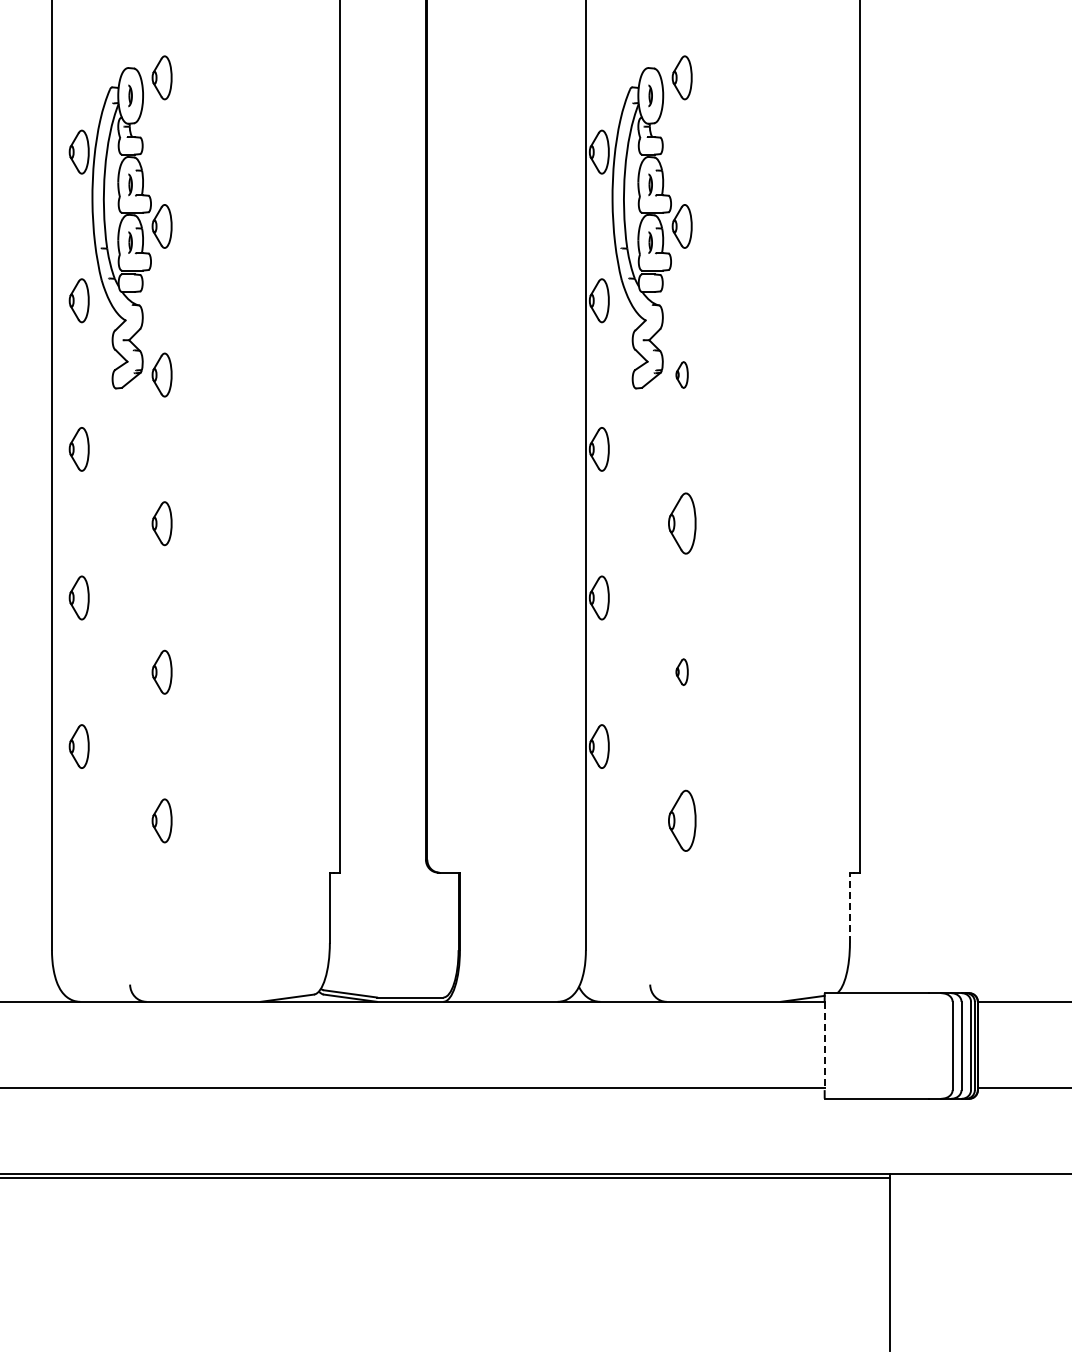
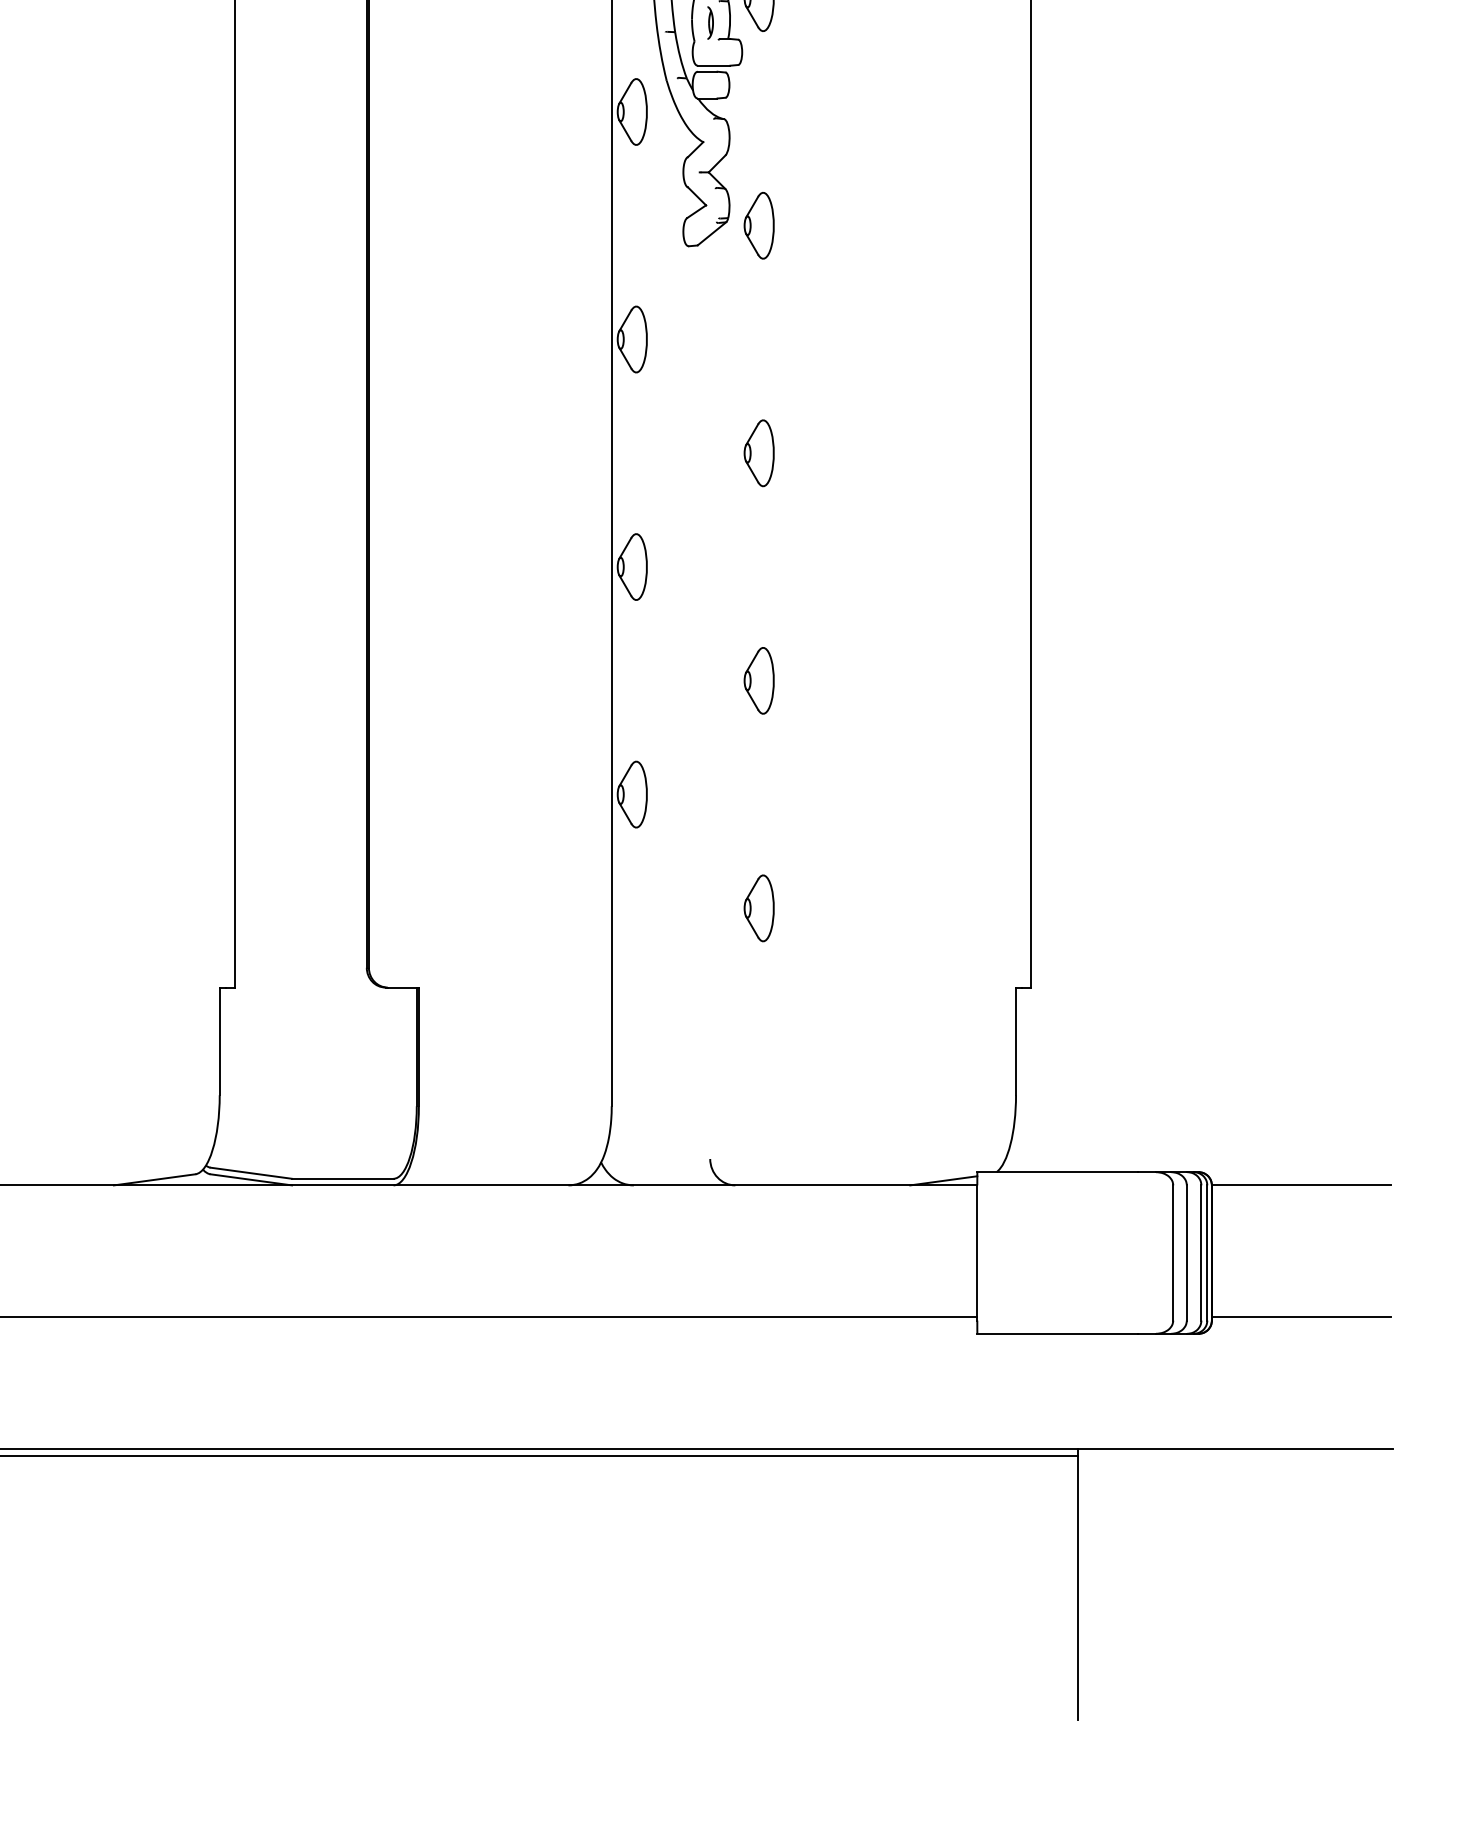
part: (681, 374) -> (758, 224), size x1.67
part: (681, 523) -> (758, 453), size x0.71
part: (681, 671) -> (758, 679), size x1.67
part: (681, 820) -> (758, 907), size x0.71
line: (849, 907) -> (1015, 1040), dashed -> solid
line: (824, 1046) -> (977, 1253), dashed -> solid

